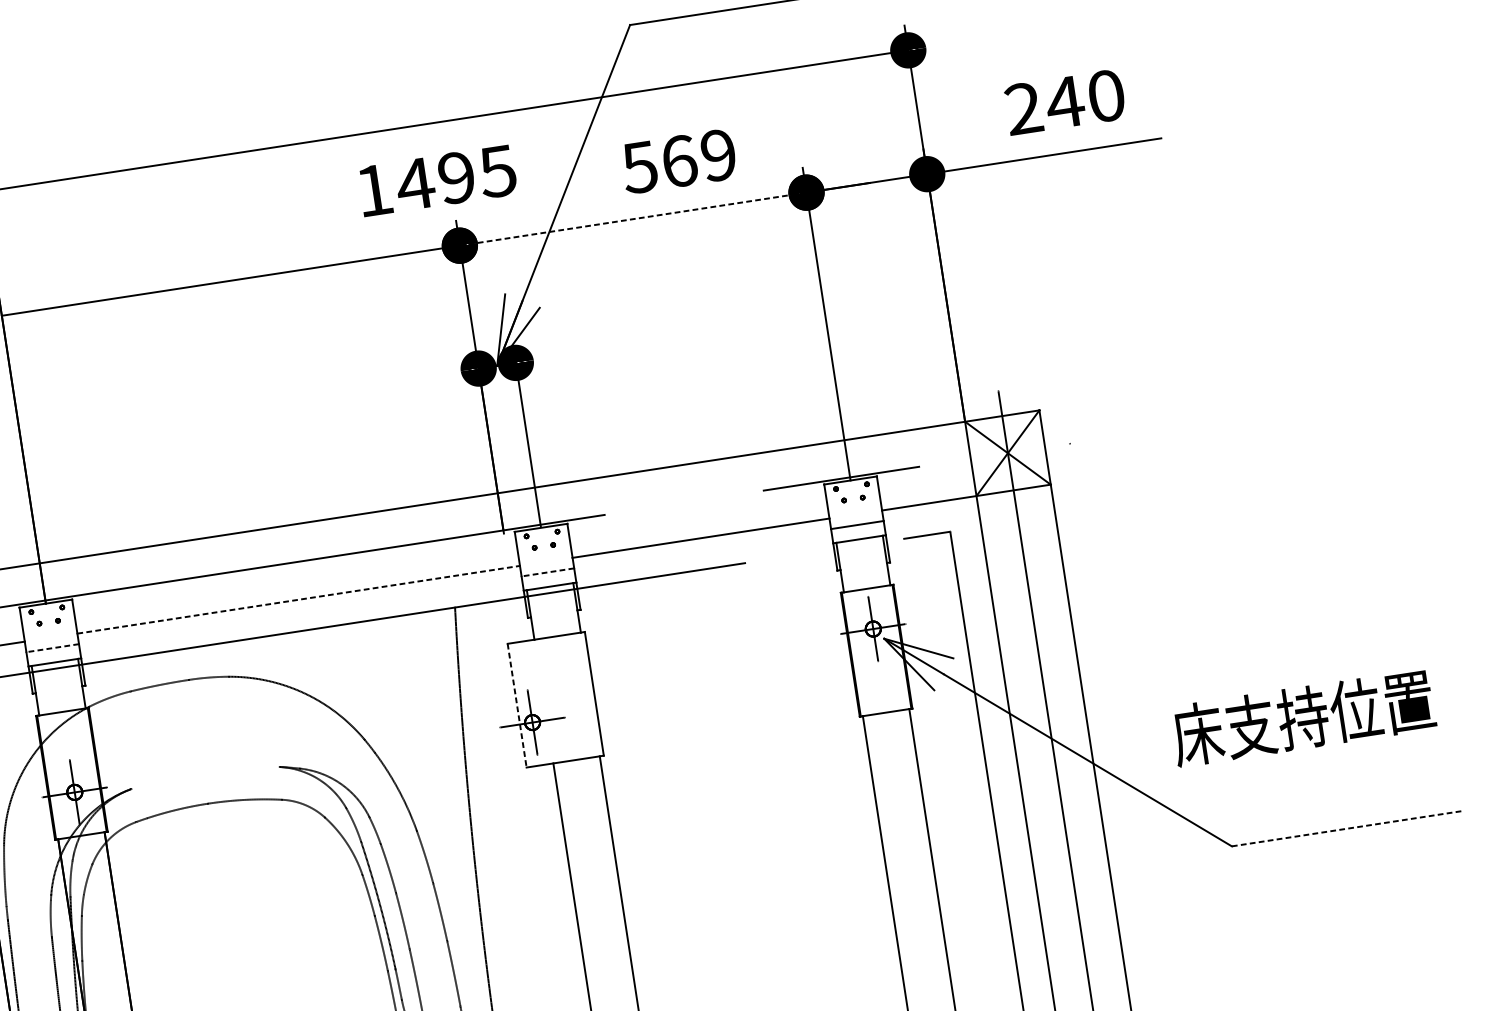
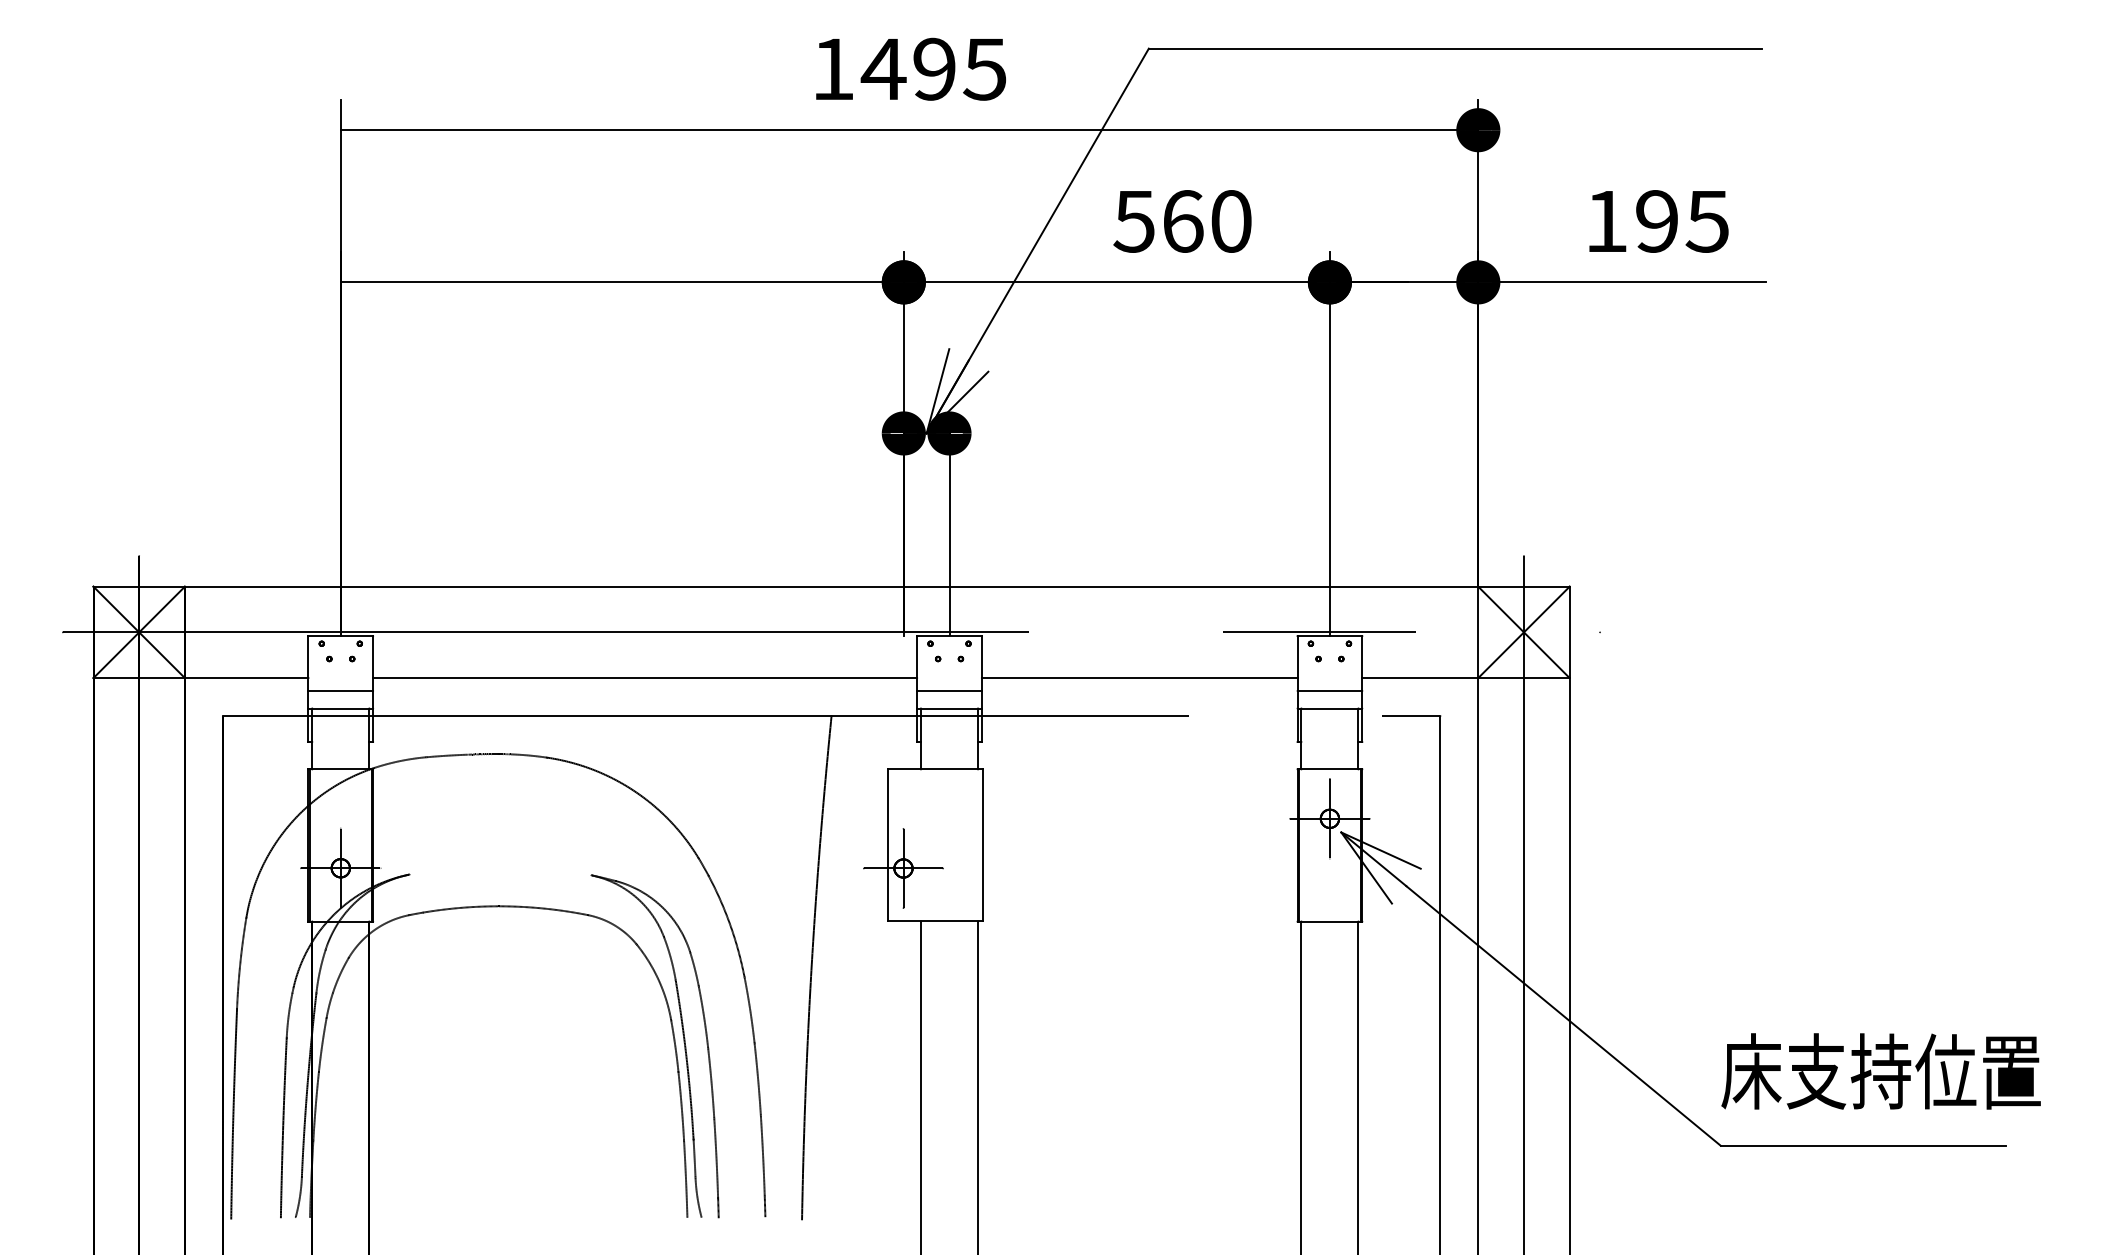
text: (1064, 102) -> (1656, 221), 240 -> 195
text: (718, 155) -> (1231, 221), 569 -> 560
text: (437, 180) -> (910, 68), moved
line: (633, 219) -> (1117, 282), dashed -> solid
line: (547, 572) -> (949, 690), dashed -> solid
line: (299, 600) -> (645, 678), dashed -> solid
line: (52, 647) -> (340, 690), dashed -> solid
line: (517, 705) -> (888, 845), dashed -> solid
text: (1302, 717) -> (1880, 1071), moved
line: (1348, 828) -> (1863, 1145), dashed -> solid

